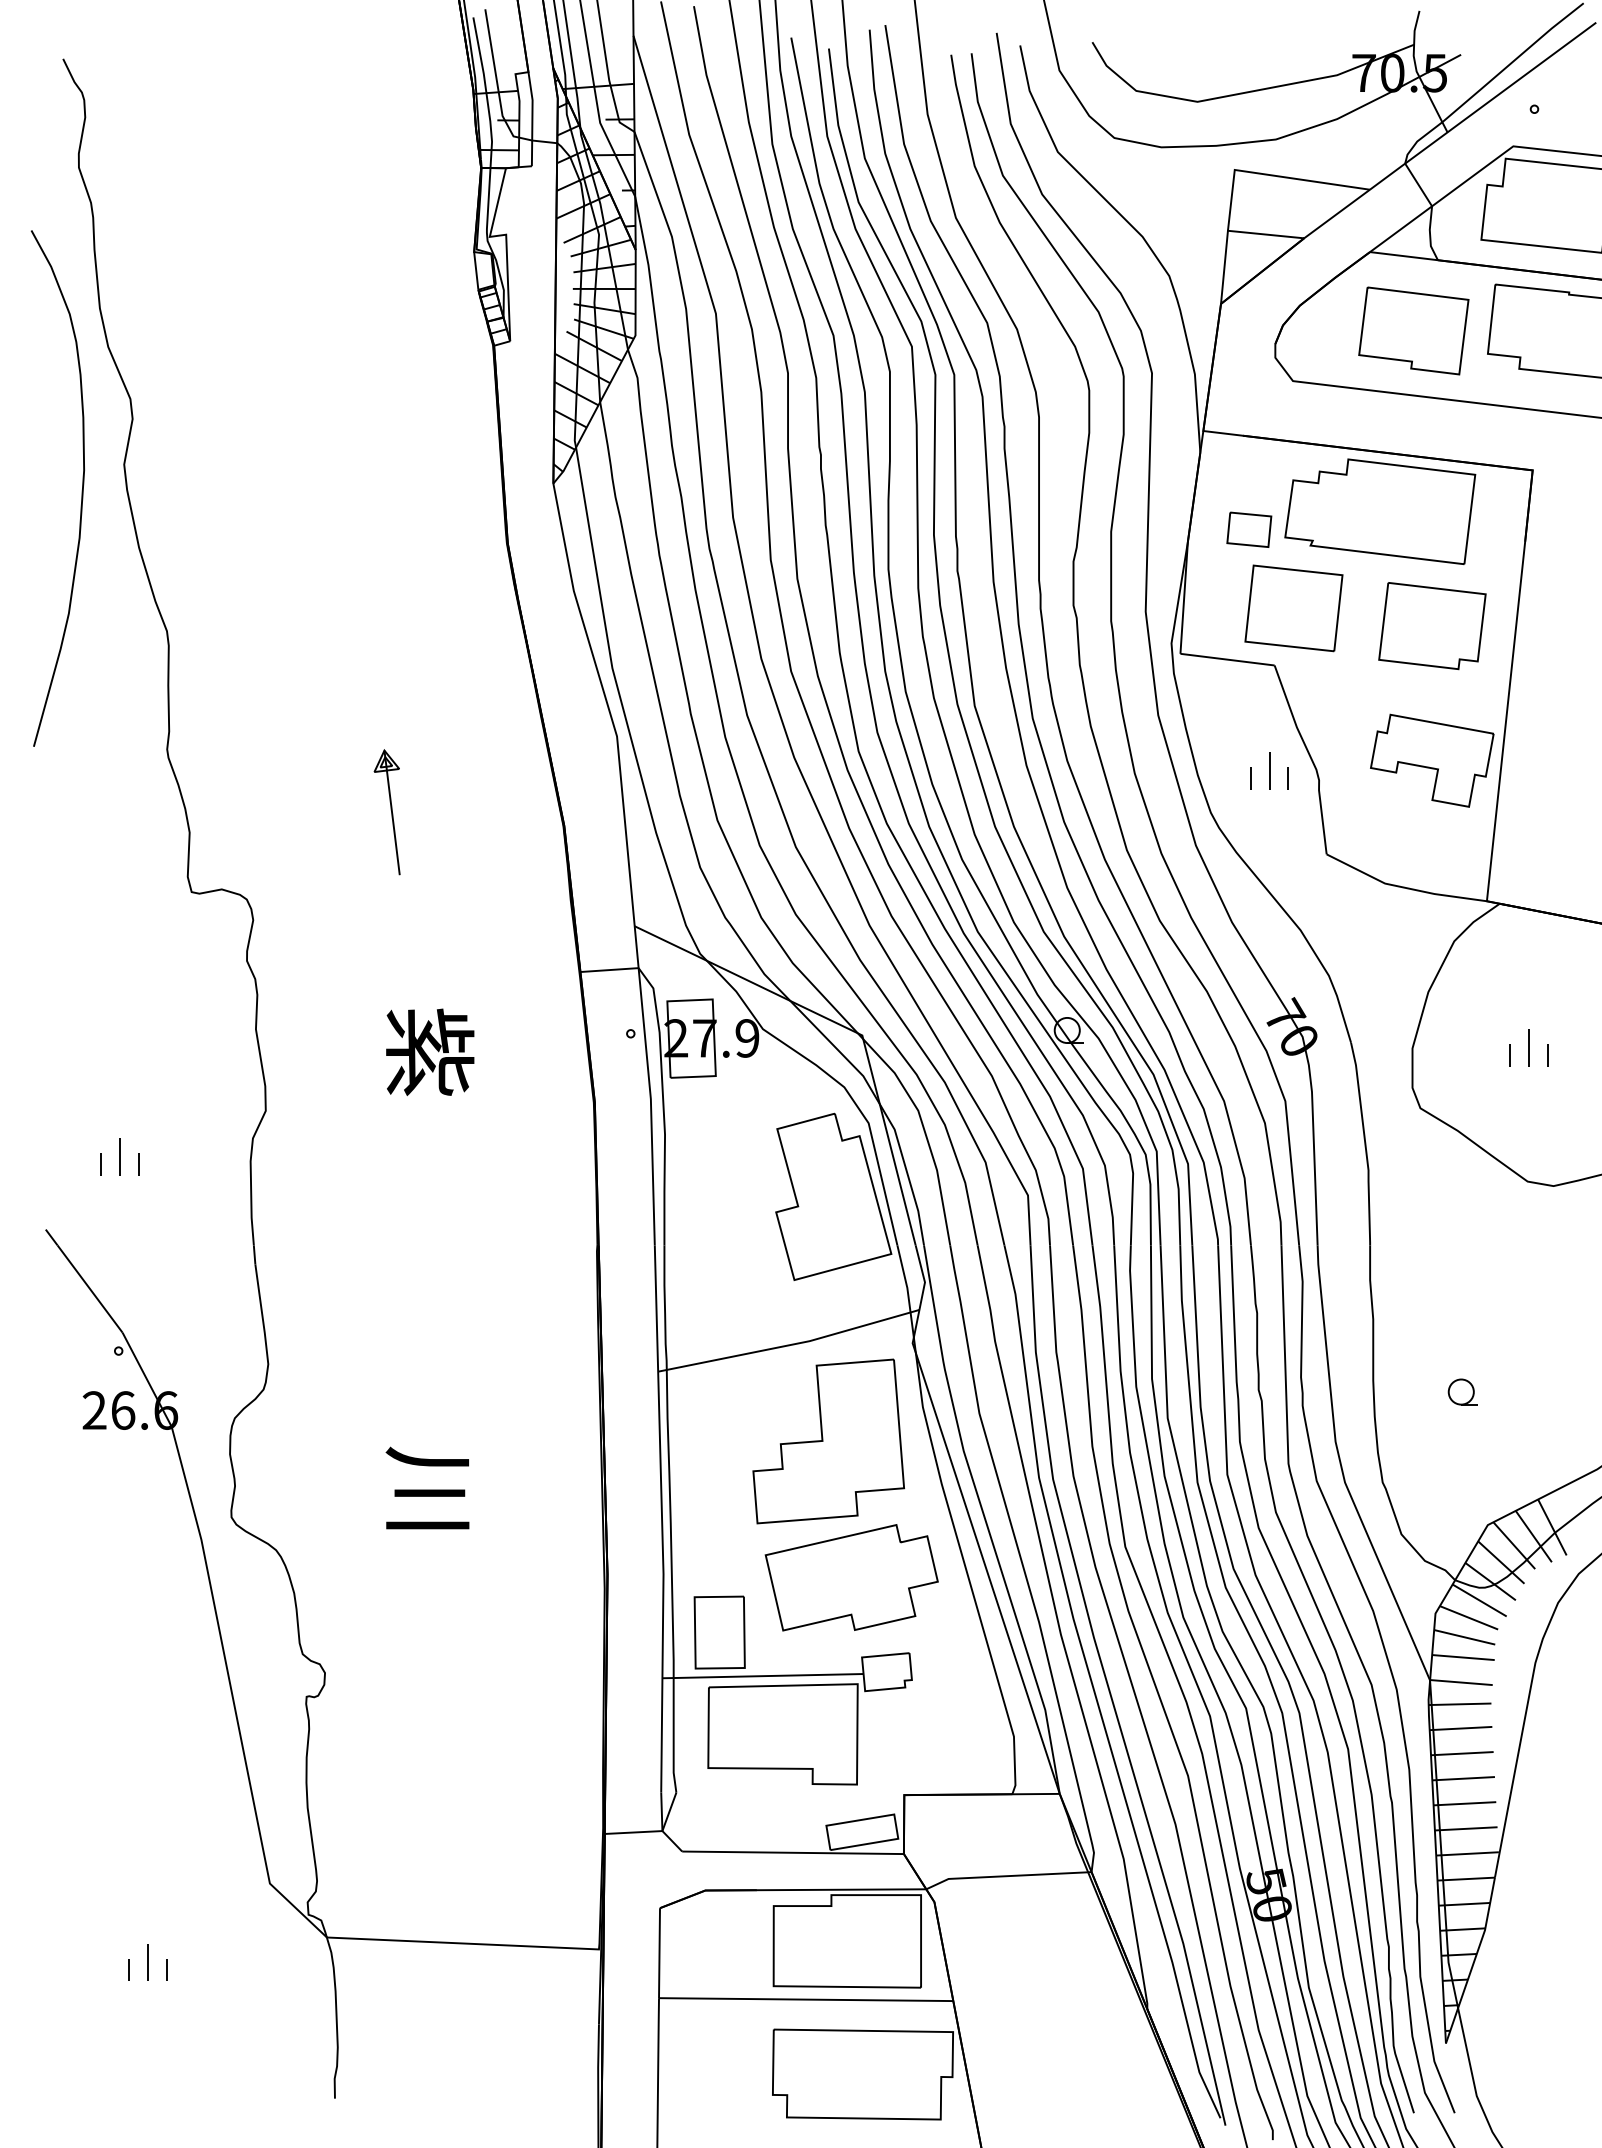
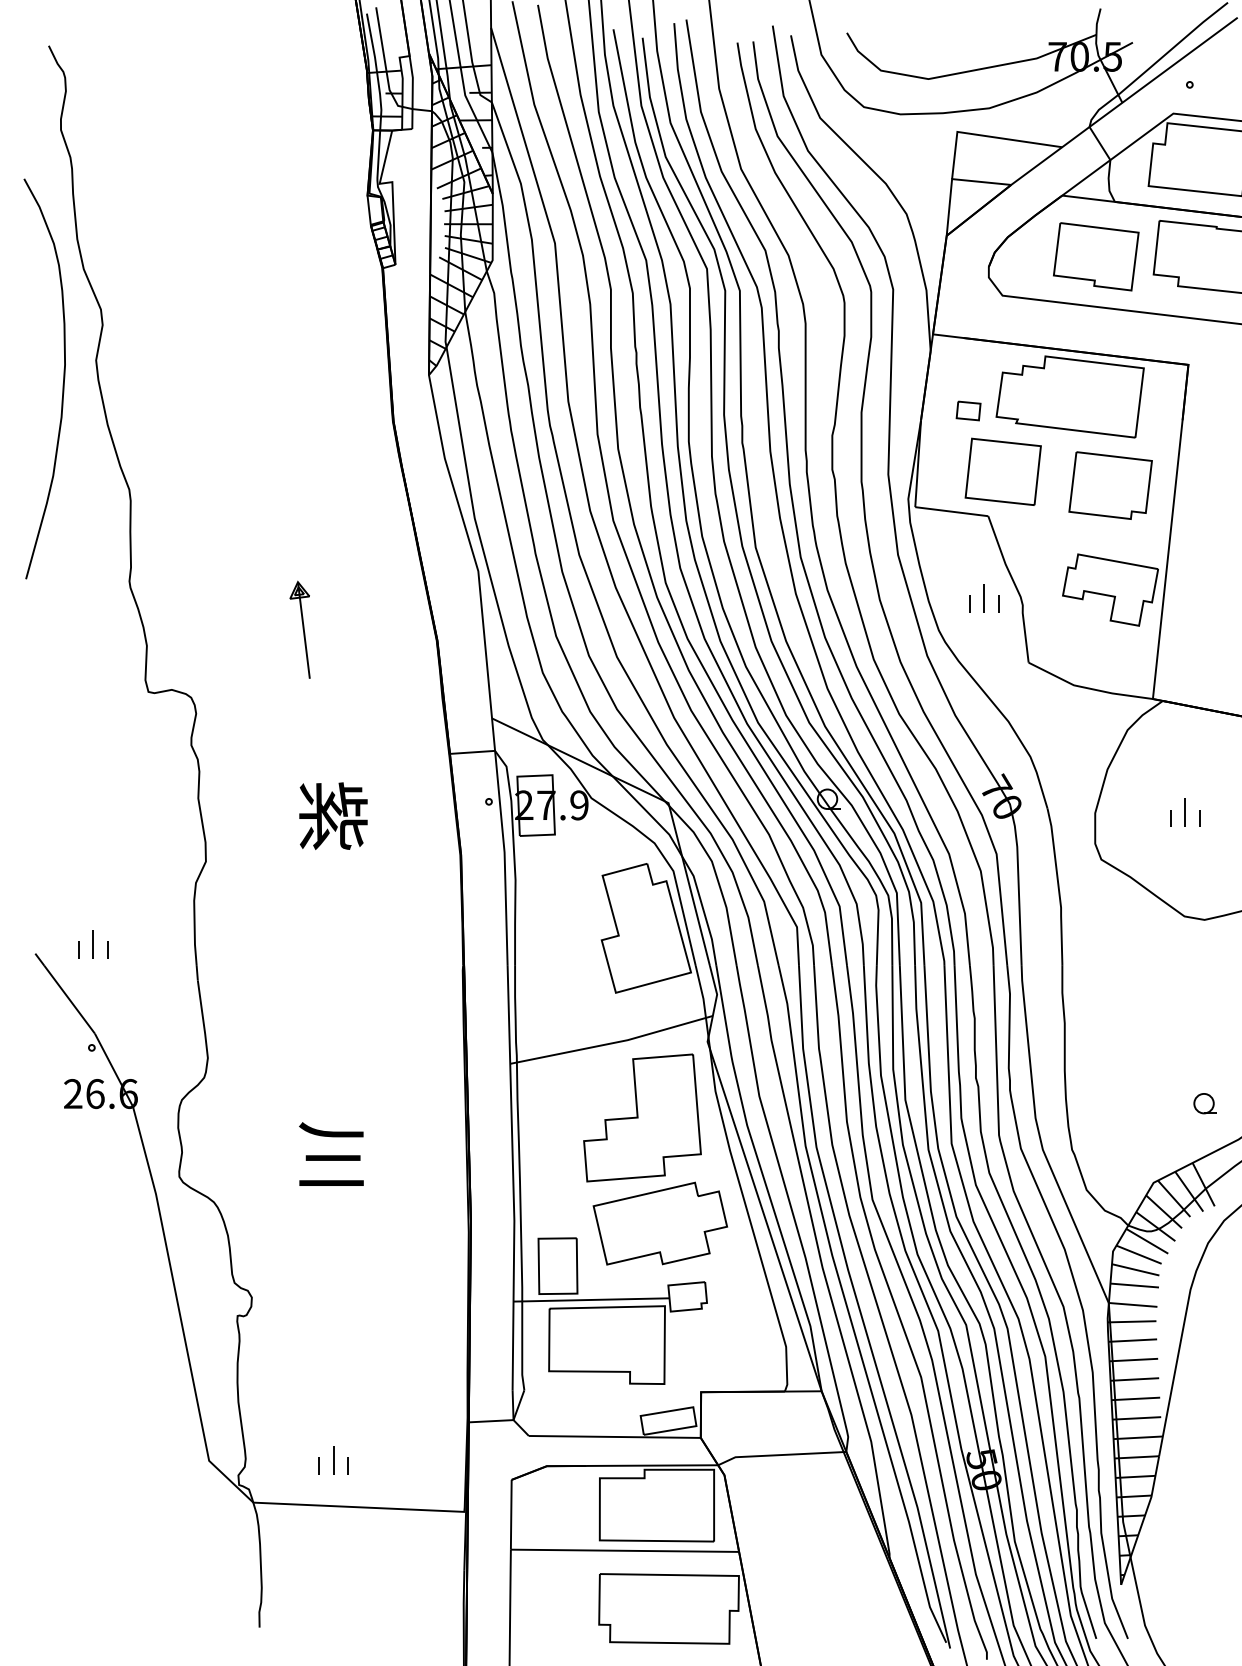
part: (1249, 529) -> (968, 410), size x0.7
part: (120, 1157) -> (93, 944), moved
part: (1461, 1391) -> (1204, 1103), moved
part: (147, 1963) -> (333, 1460), moved

